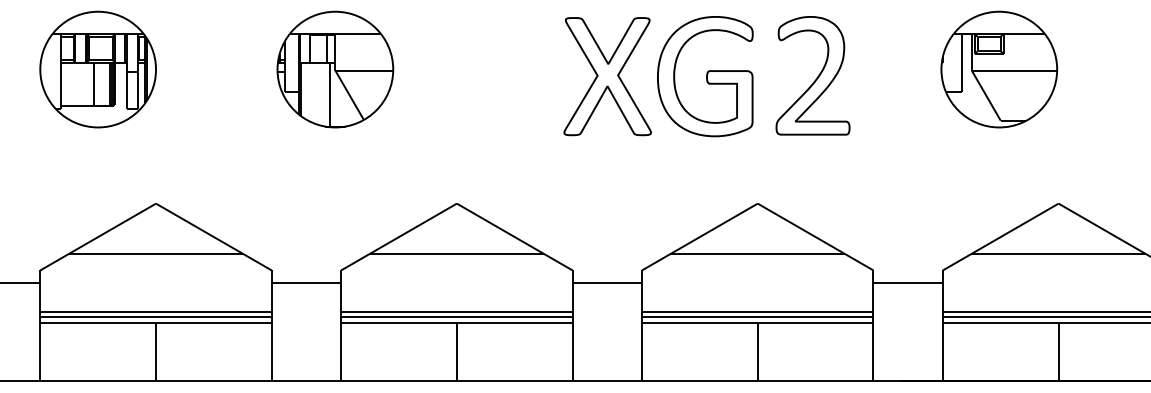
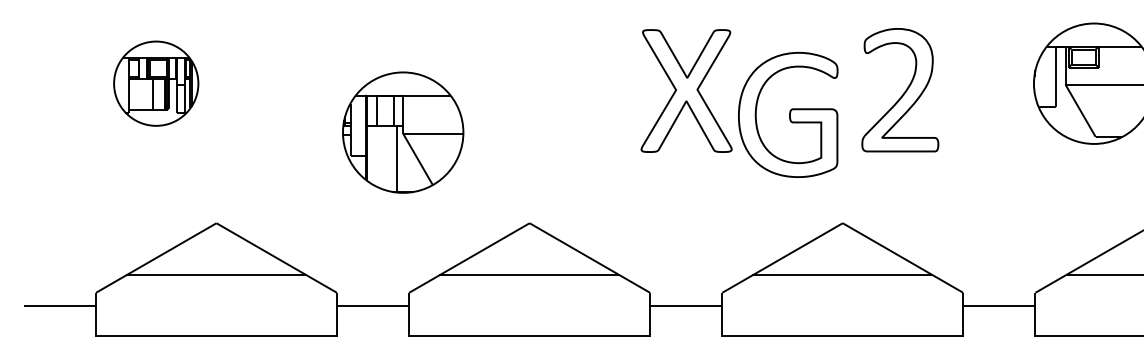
part: (97, 69) -> (155, 83), size x0.7
part: (335, 69) -> (403, 132), moved
part: (705, 76) -> (788, 114), moved

